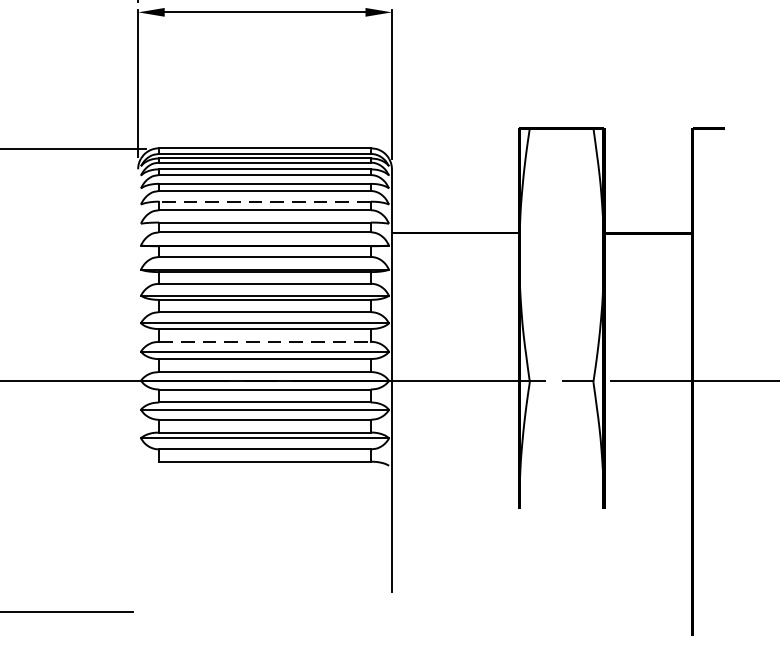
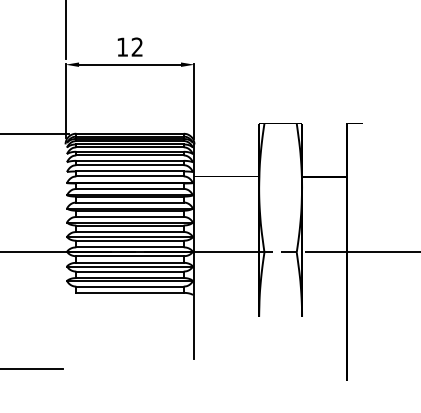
line: (266, 200) -> (130, 160), dashed -> solid
line: (266, 340) -> (130, 231), dashed -> solid

